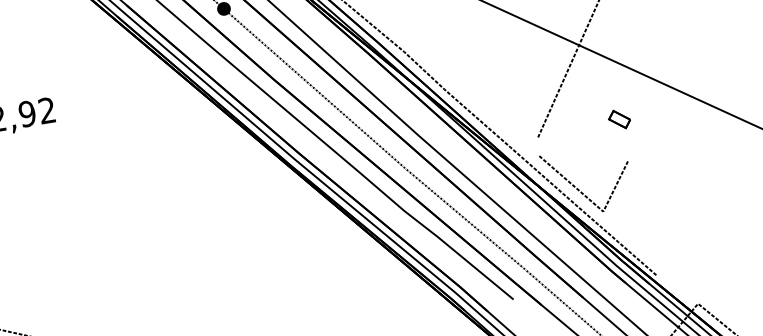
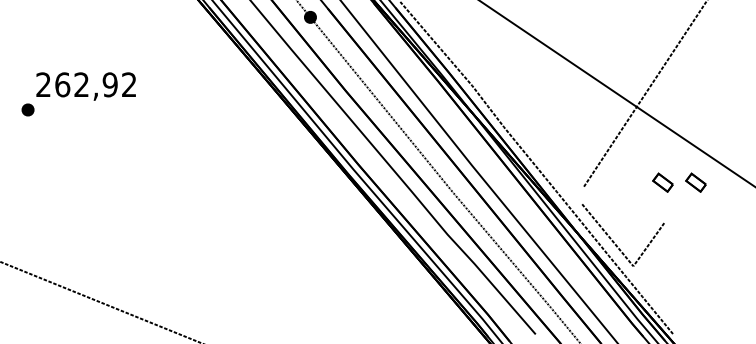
part: (653, 113) -> (695, 182), added

